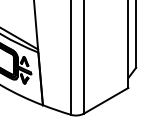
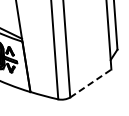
line: (106, 100) -> (91, 83), solid -> dashed

